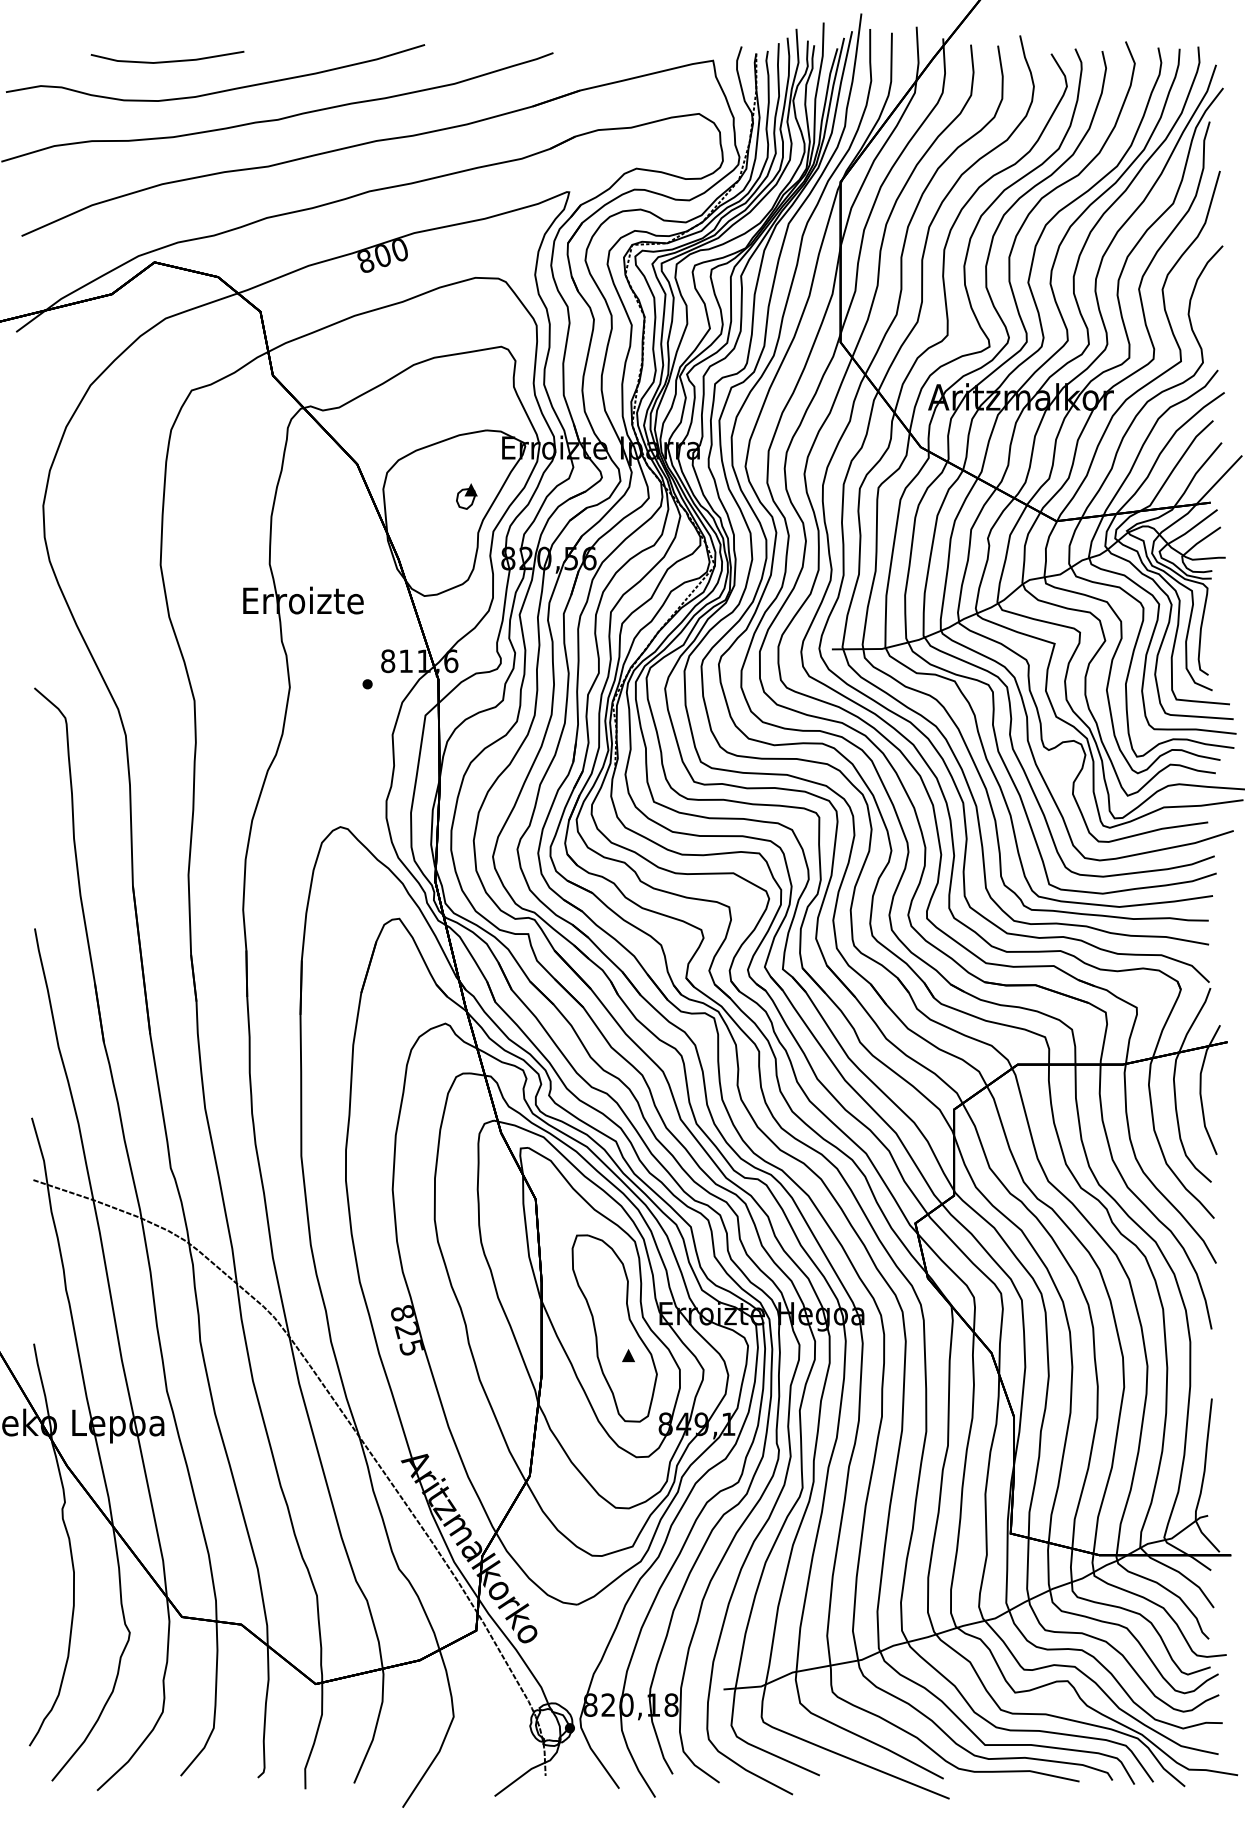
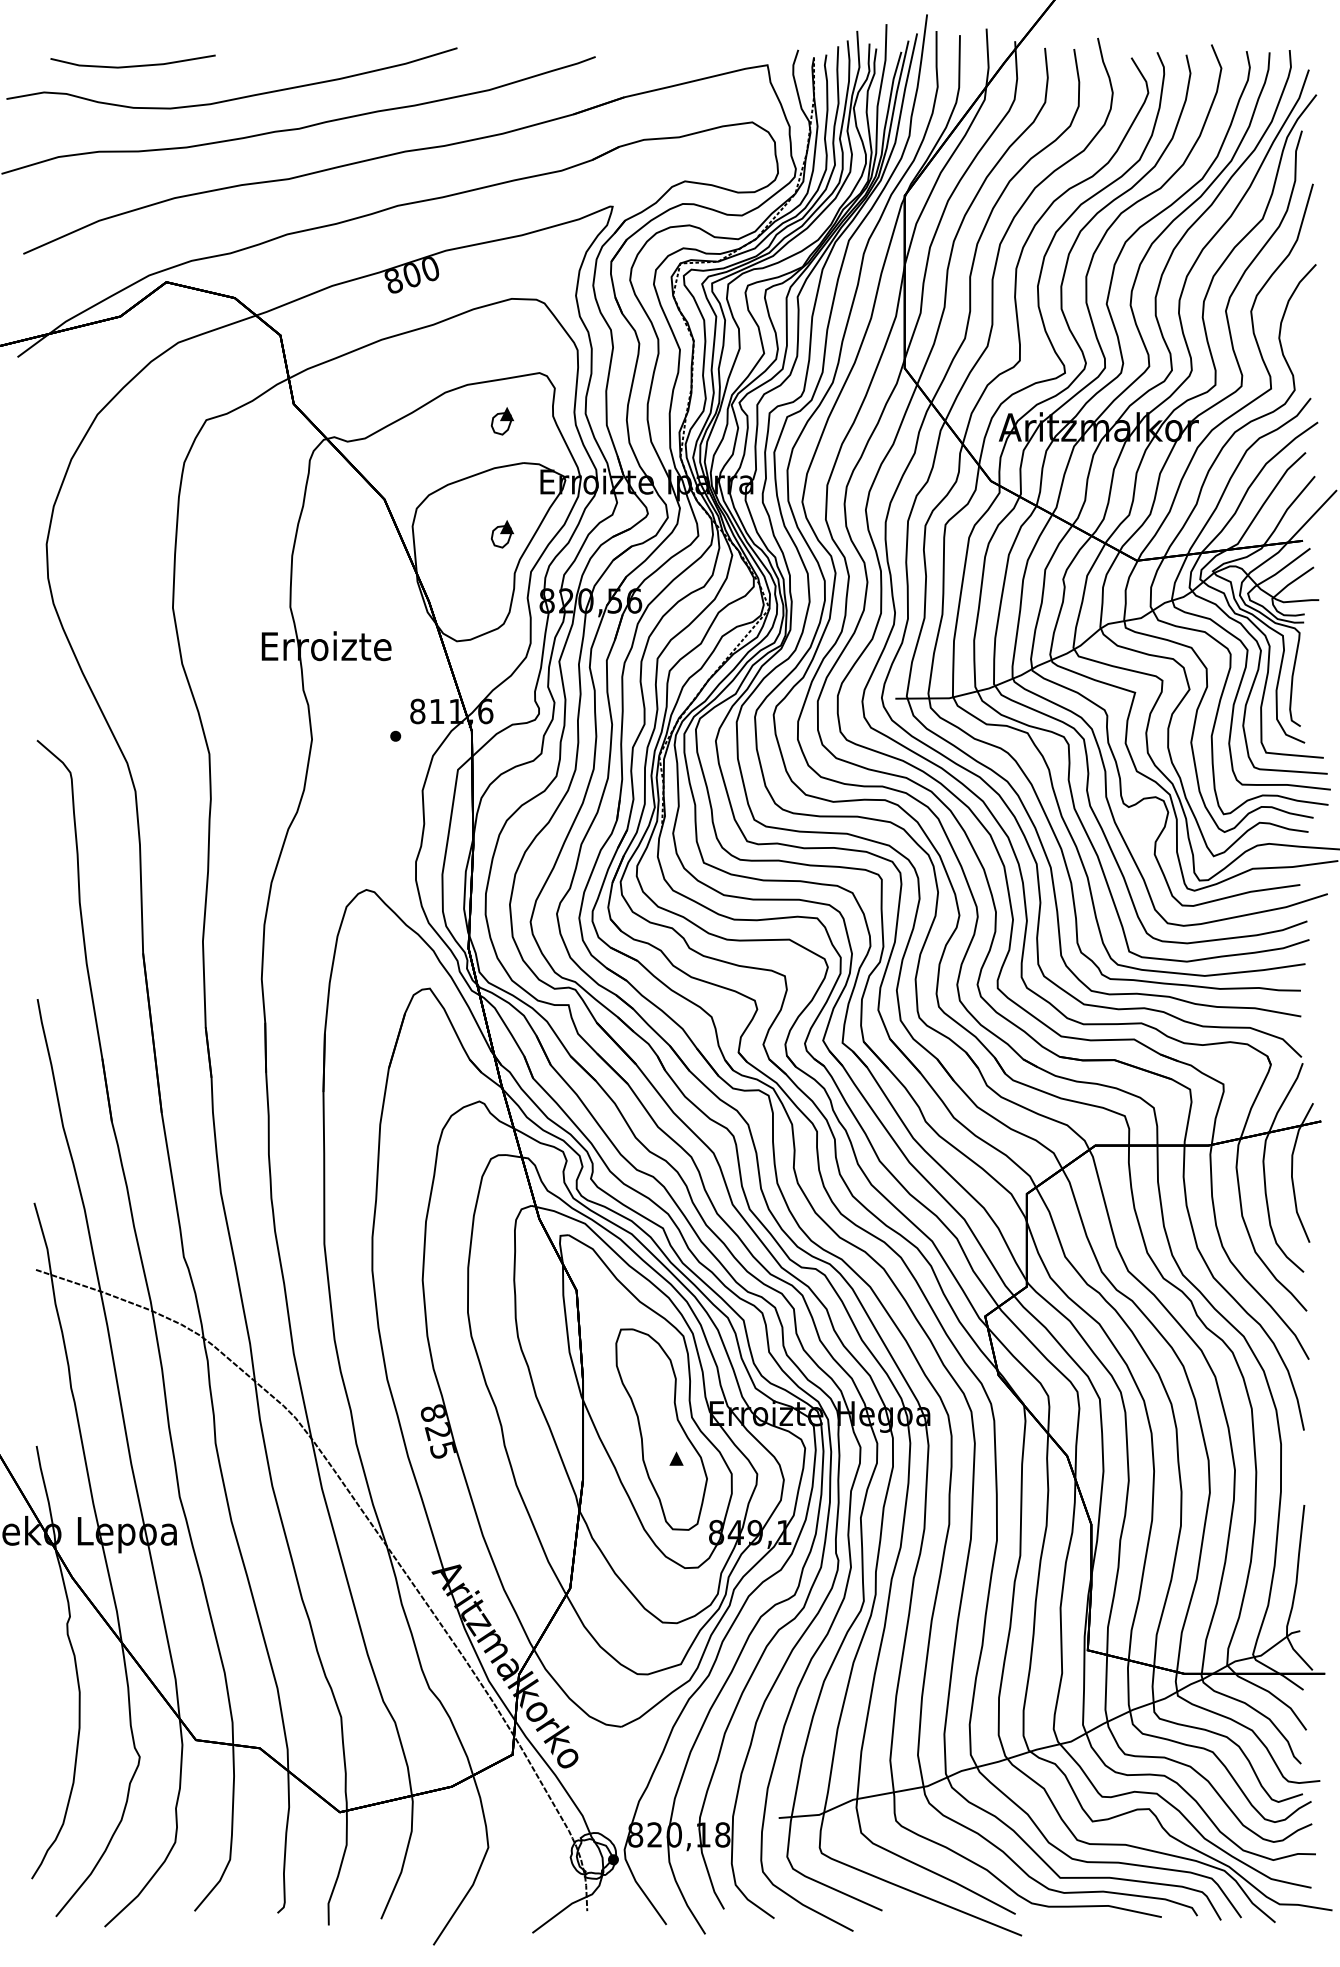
line: (169, 60) -> (135, 64), moved
part: (466, 391) -> (502, 421), added

